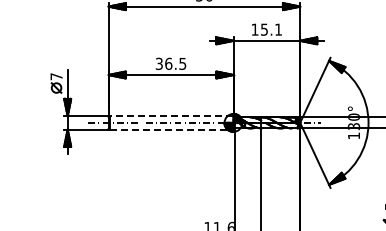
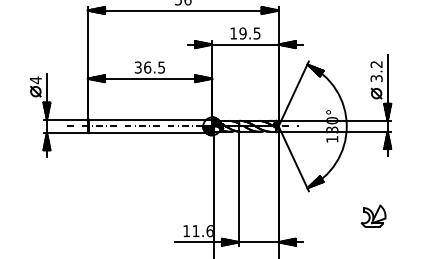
text: (270, 29) -> (249, 33), 15.1 -> 19.5
text: (56, 76) -> (35, 80), 7 -> 4
line: (171, 115) -> (150, 119), dashed -> solid
line: (171, 130) -> (150, 133), dashed -> solid

